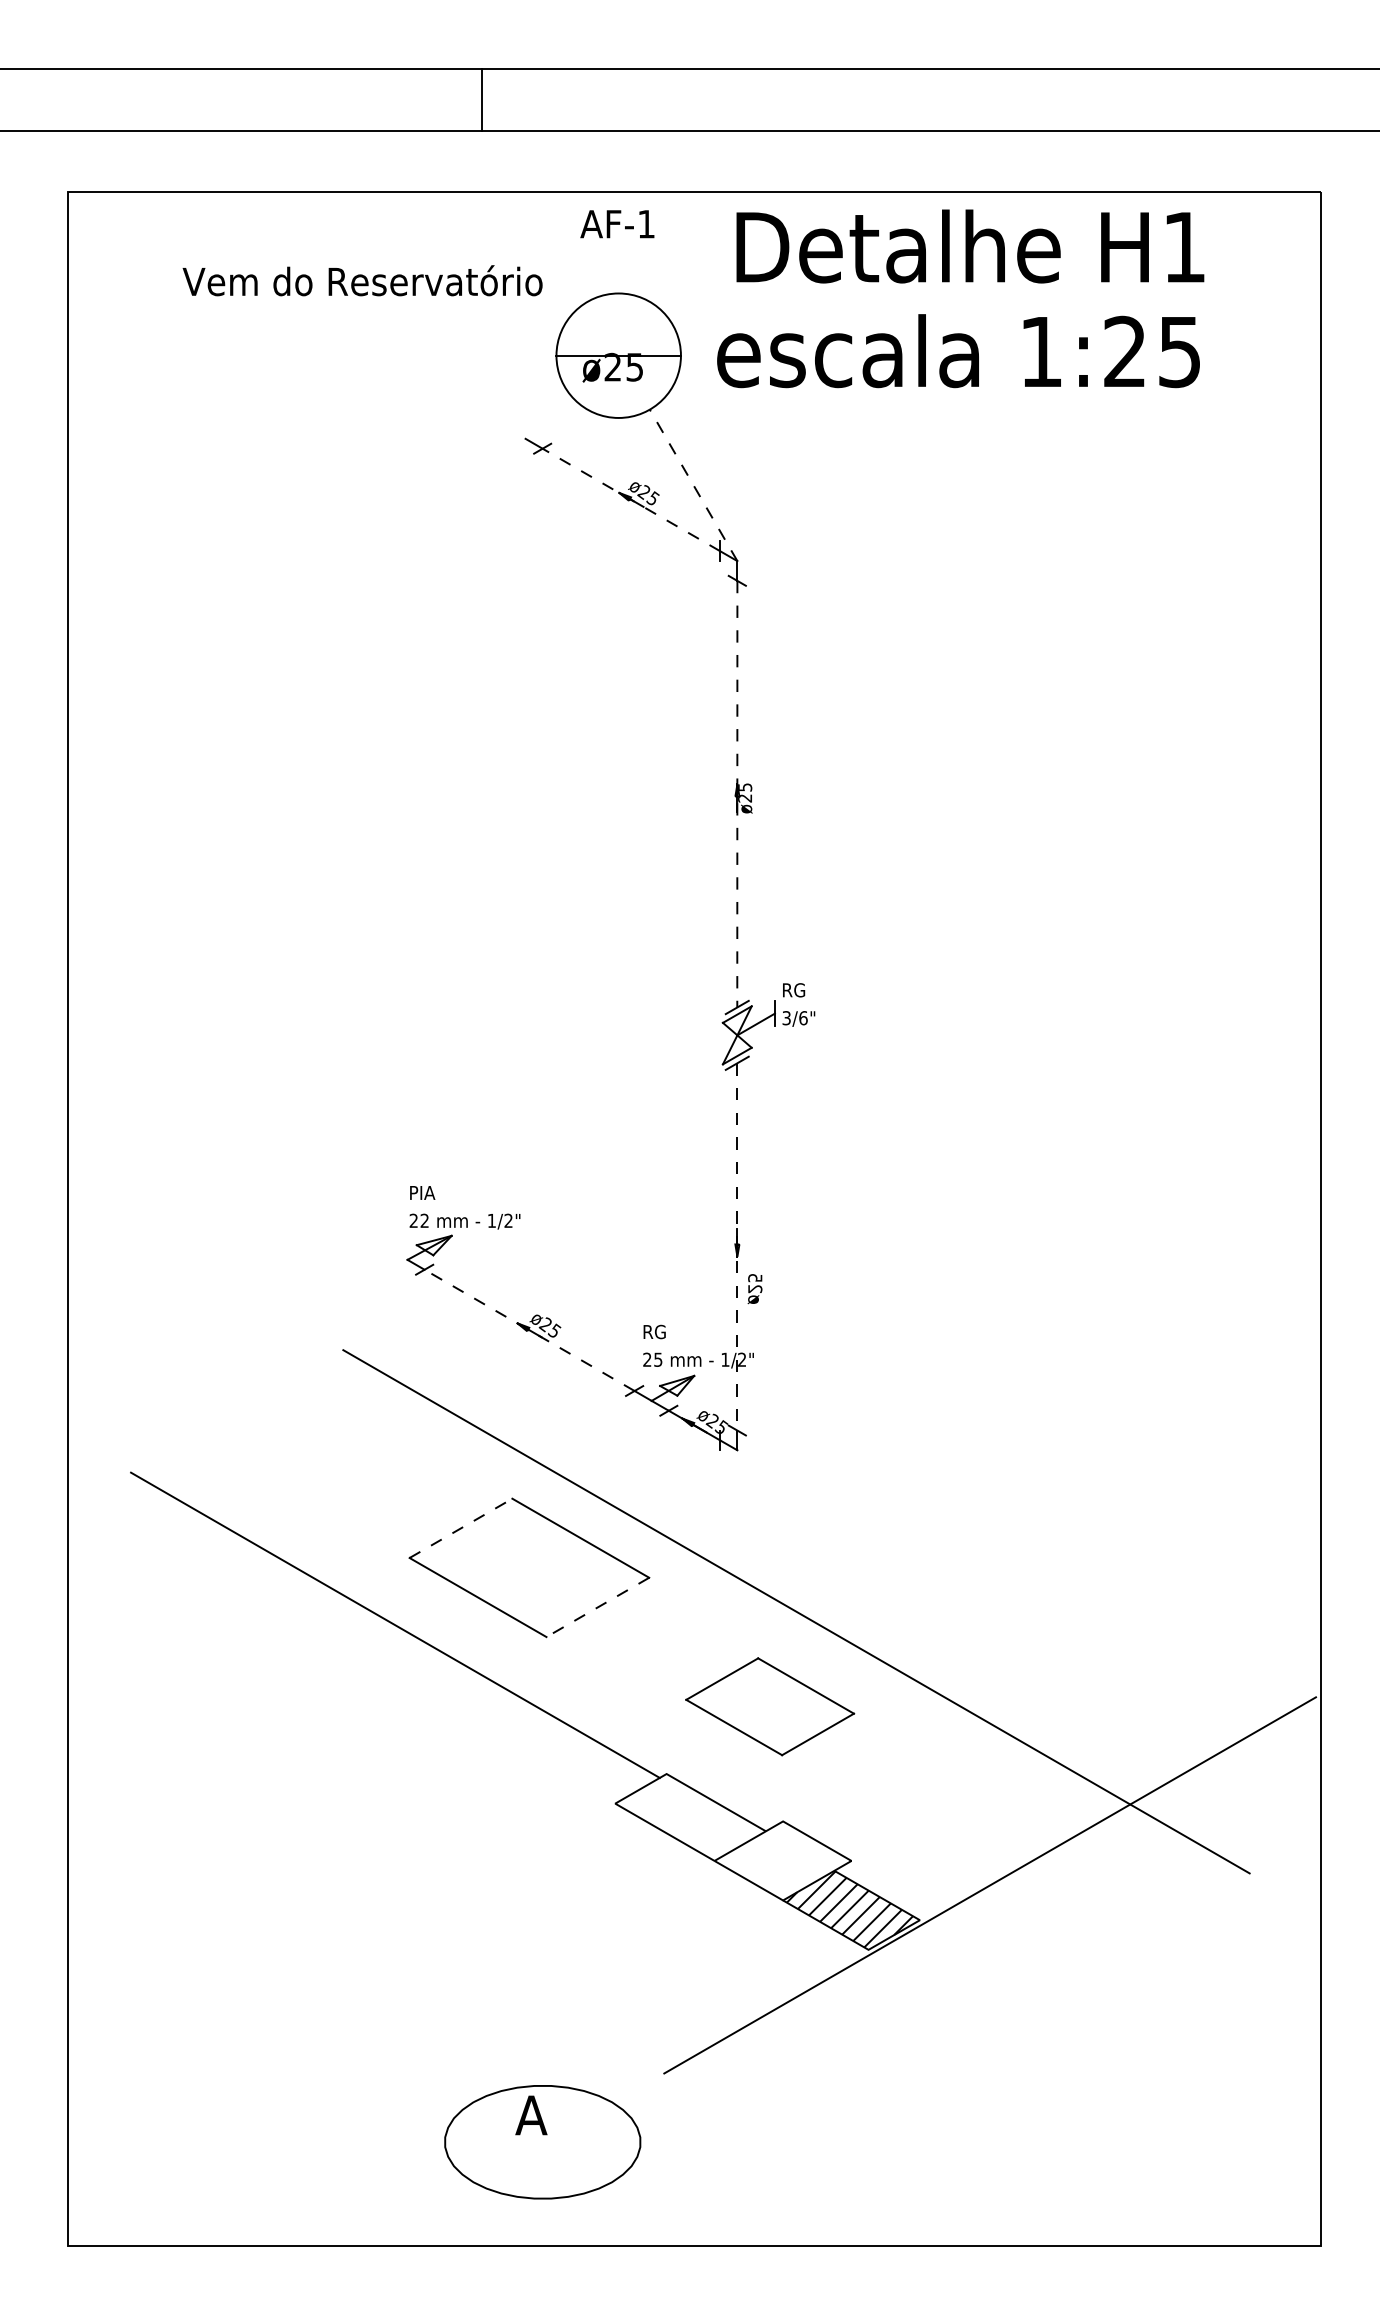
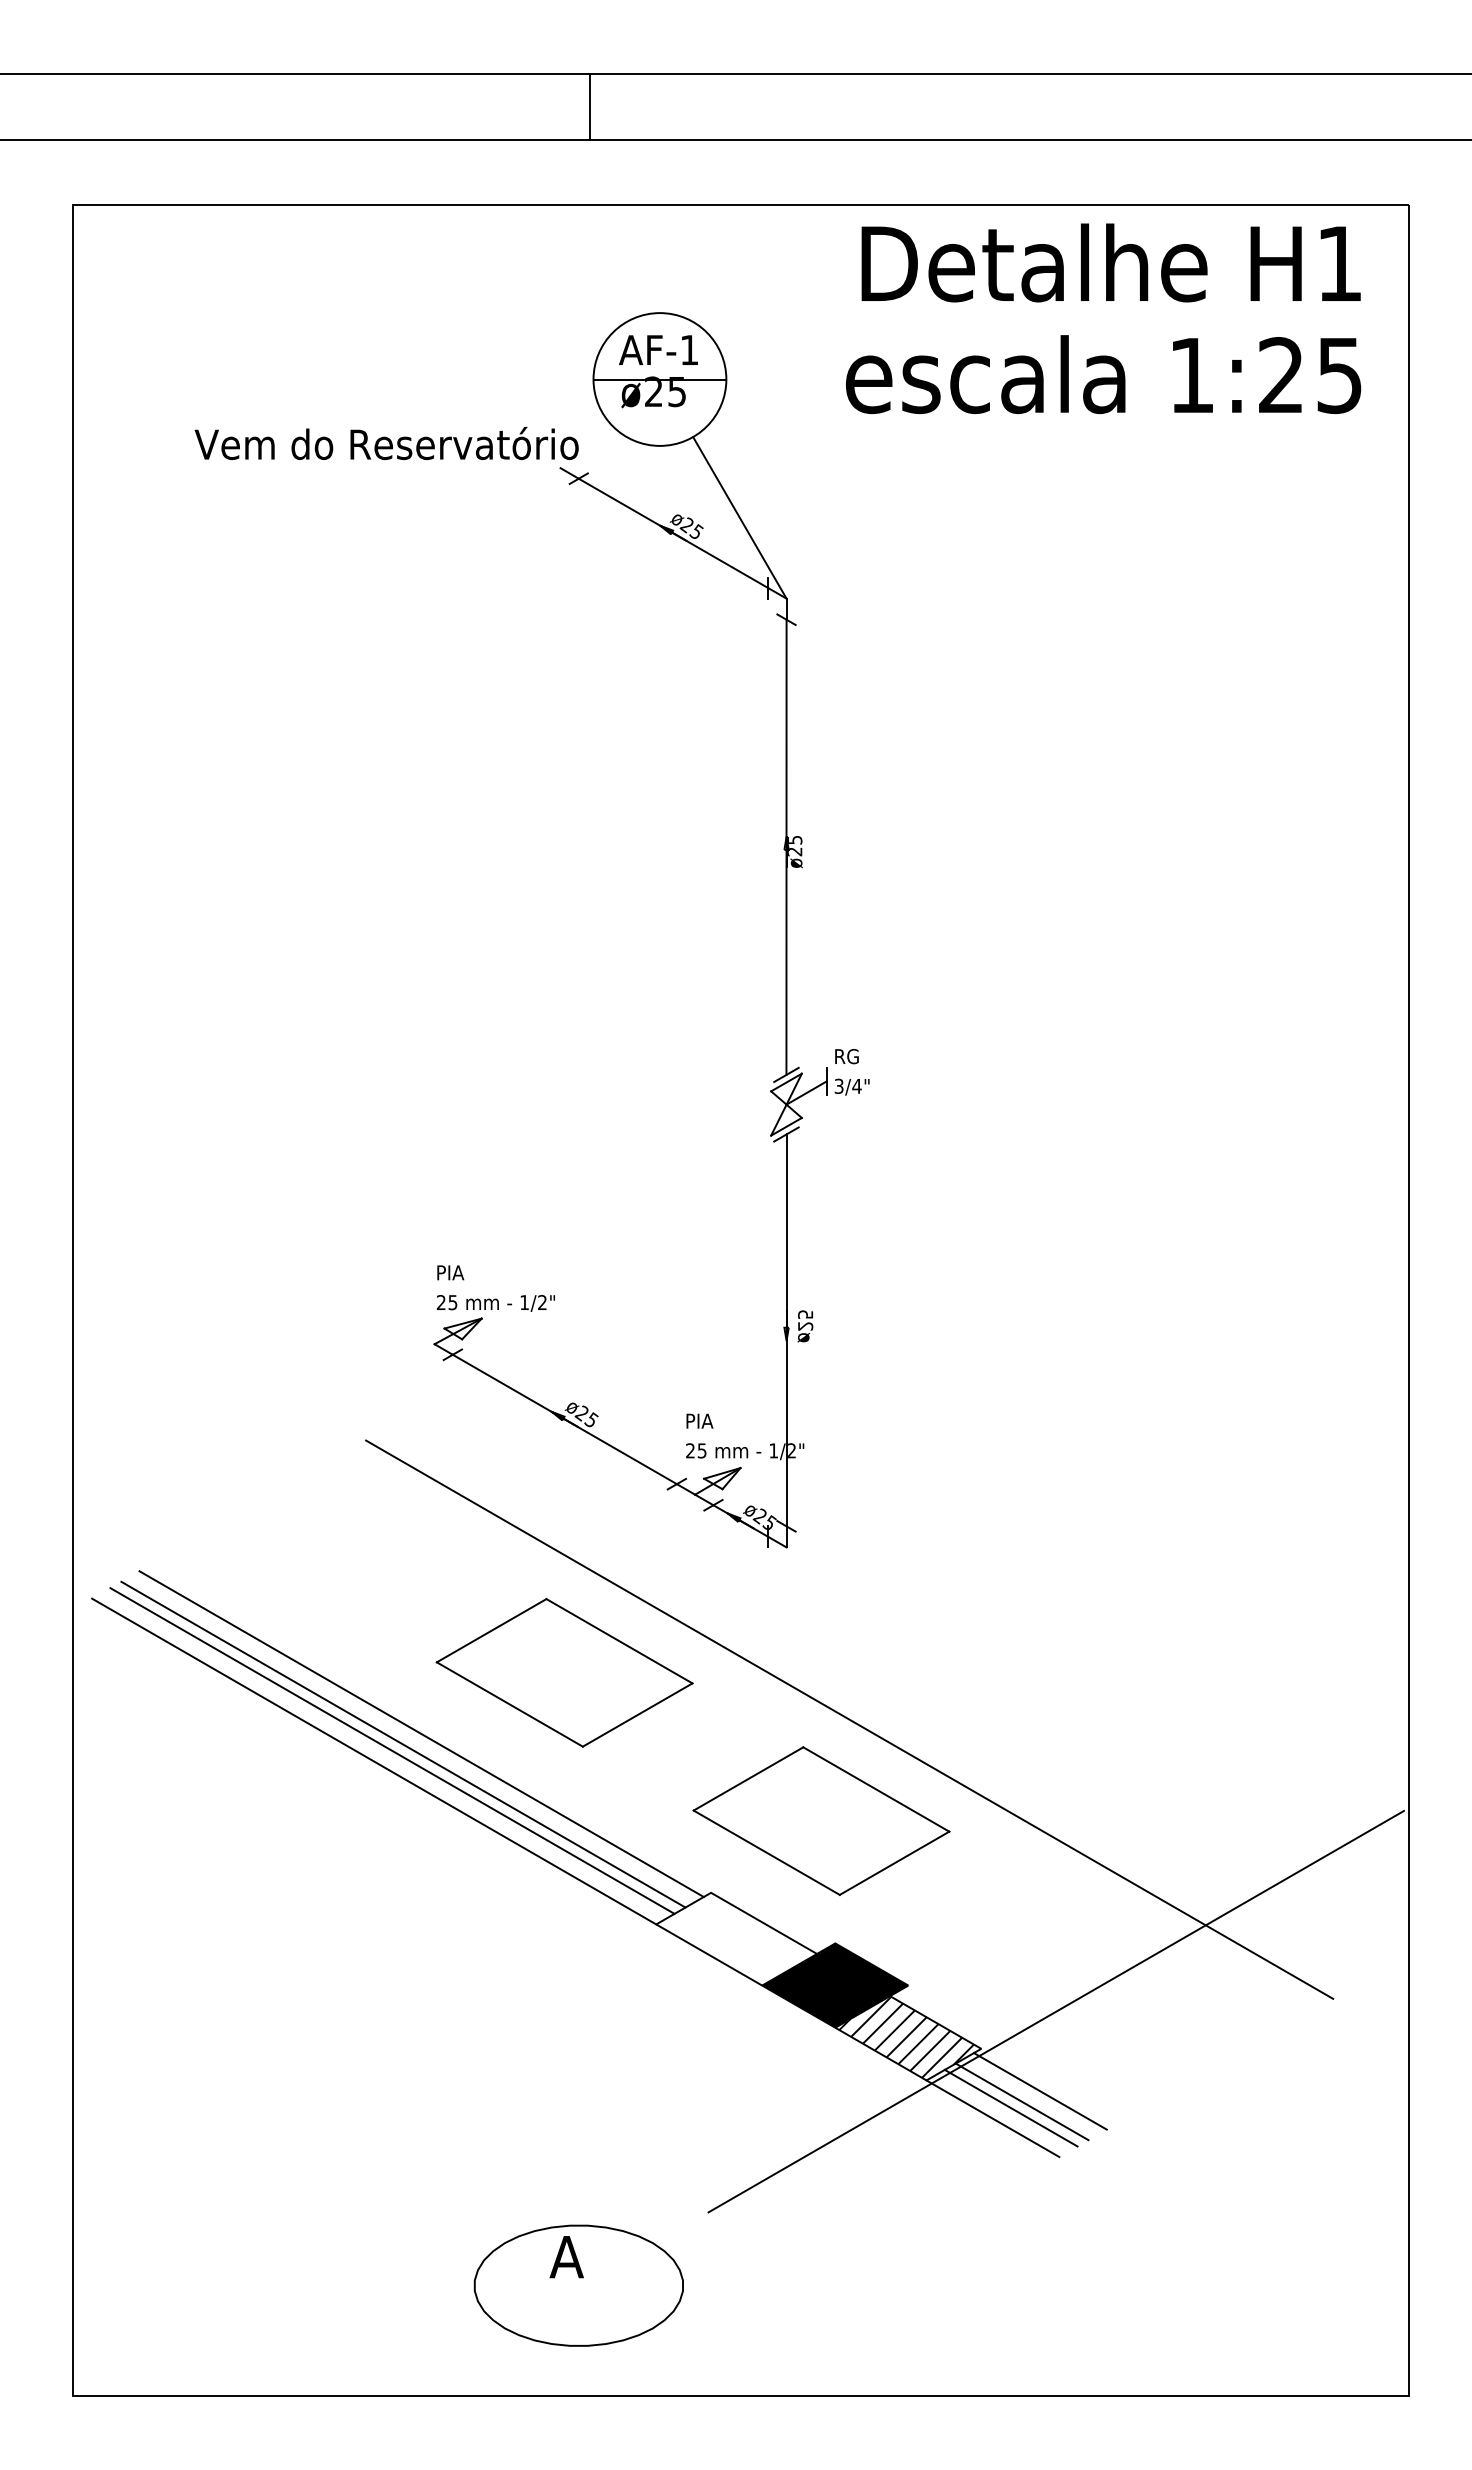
line: (482, 99) -> (590, 106), moved
text: (617, 223) -> (658, 349), moved
text: (969, 246) -> (1110, 262), moved
text: (362, 280) -> (386, 443), moved
text: (958, 351) -> (1103, 374), moved
line: (693, 485) -> (739, 517), dashed -> solid
line: (631, 500) -> (673, 533), dashed -> solid
line: (737, 794) -> (786, 847), dashed -> solid
text: (802, 1017) -> (856, 1085), 3/6" -> 3/4"
text: (424, 1220) -> (452, 1302), 22 -> 25
line: (737, 1247) -> (786, 1330), dashed -> solid
text: (755, 1289) -> (805, 1326), moved
line: (529, 1330) -> (564, 1419), dashed -> solid
text: (656, 1331) -> (700, 1420), RG -> PIA
line: (461, 1528) -> (492, 1630), dashed -> solid
line: (597, 1607) -> (637, 1715), dashed -> solid
line: (378, 1635) -> (403, 1744), added
line: (368, 1640) -> (392, 1750), added
line: (351, 1650) -> (374, 1761), added
part: (770, 1706) -> (821, 1820), size x1.43
fill: (783, 1860) -> (835, 1985), added
line: (974, 1960) -> (1039, 2091), added
line: (957, 1969) -> (1021, 2101), added
line: (947, 1975) -> (1010, 2107), added
line: (930, 1985) -> (992, 2118), added

